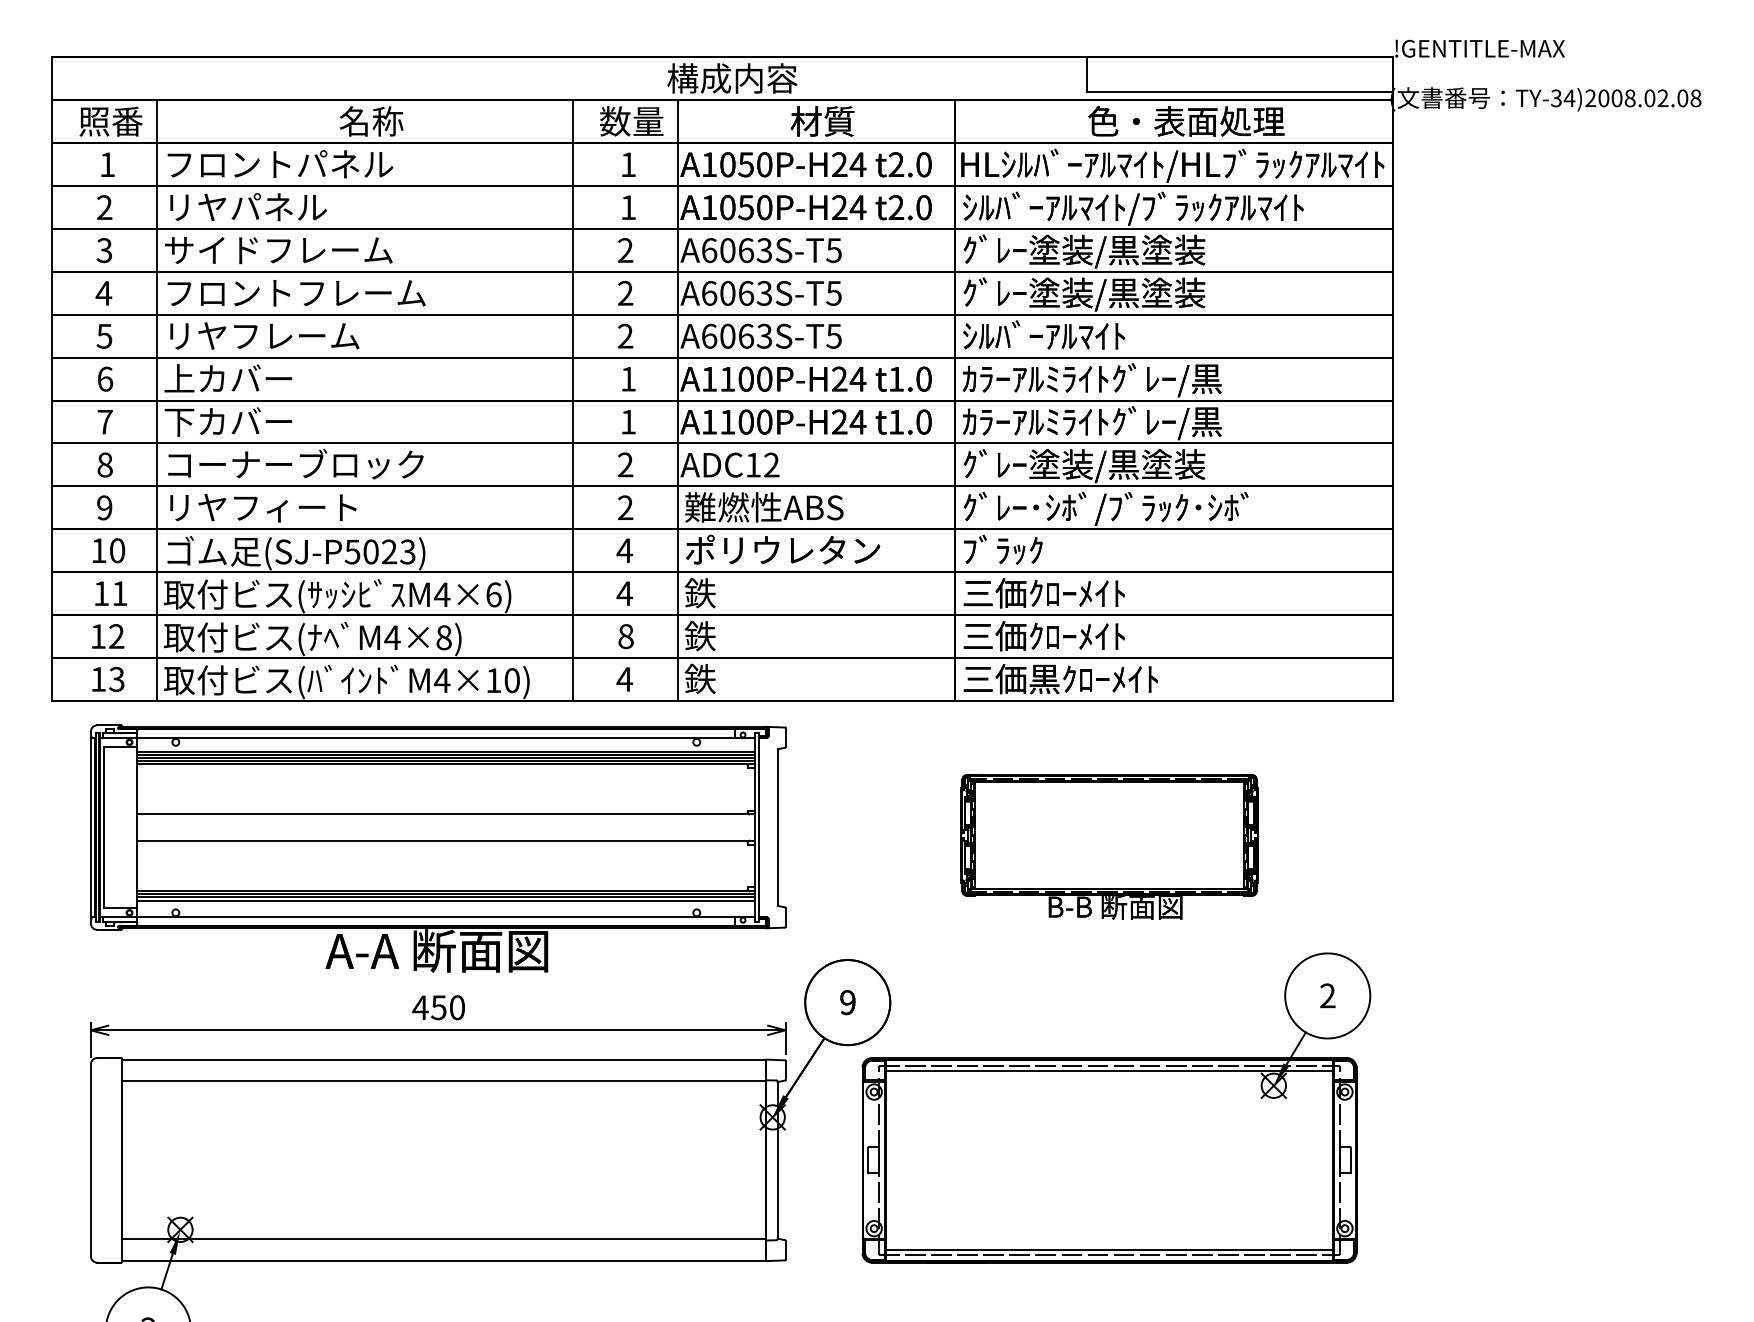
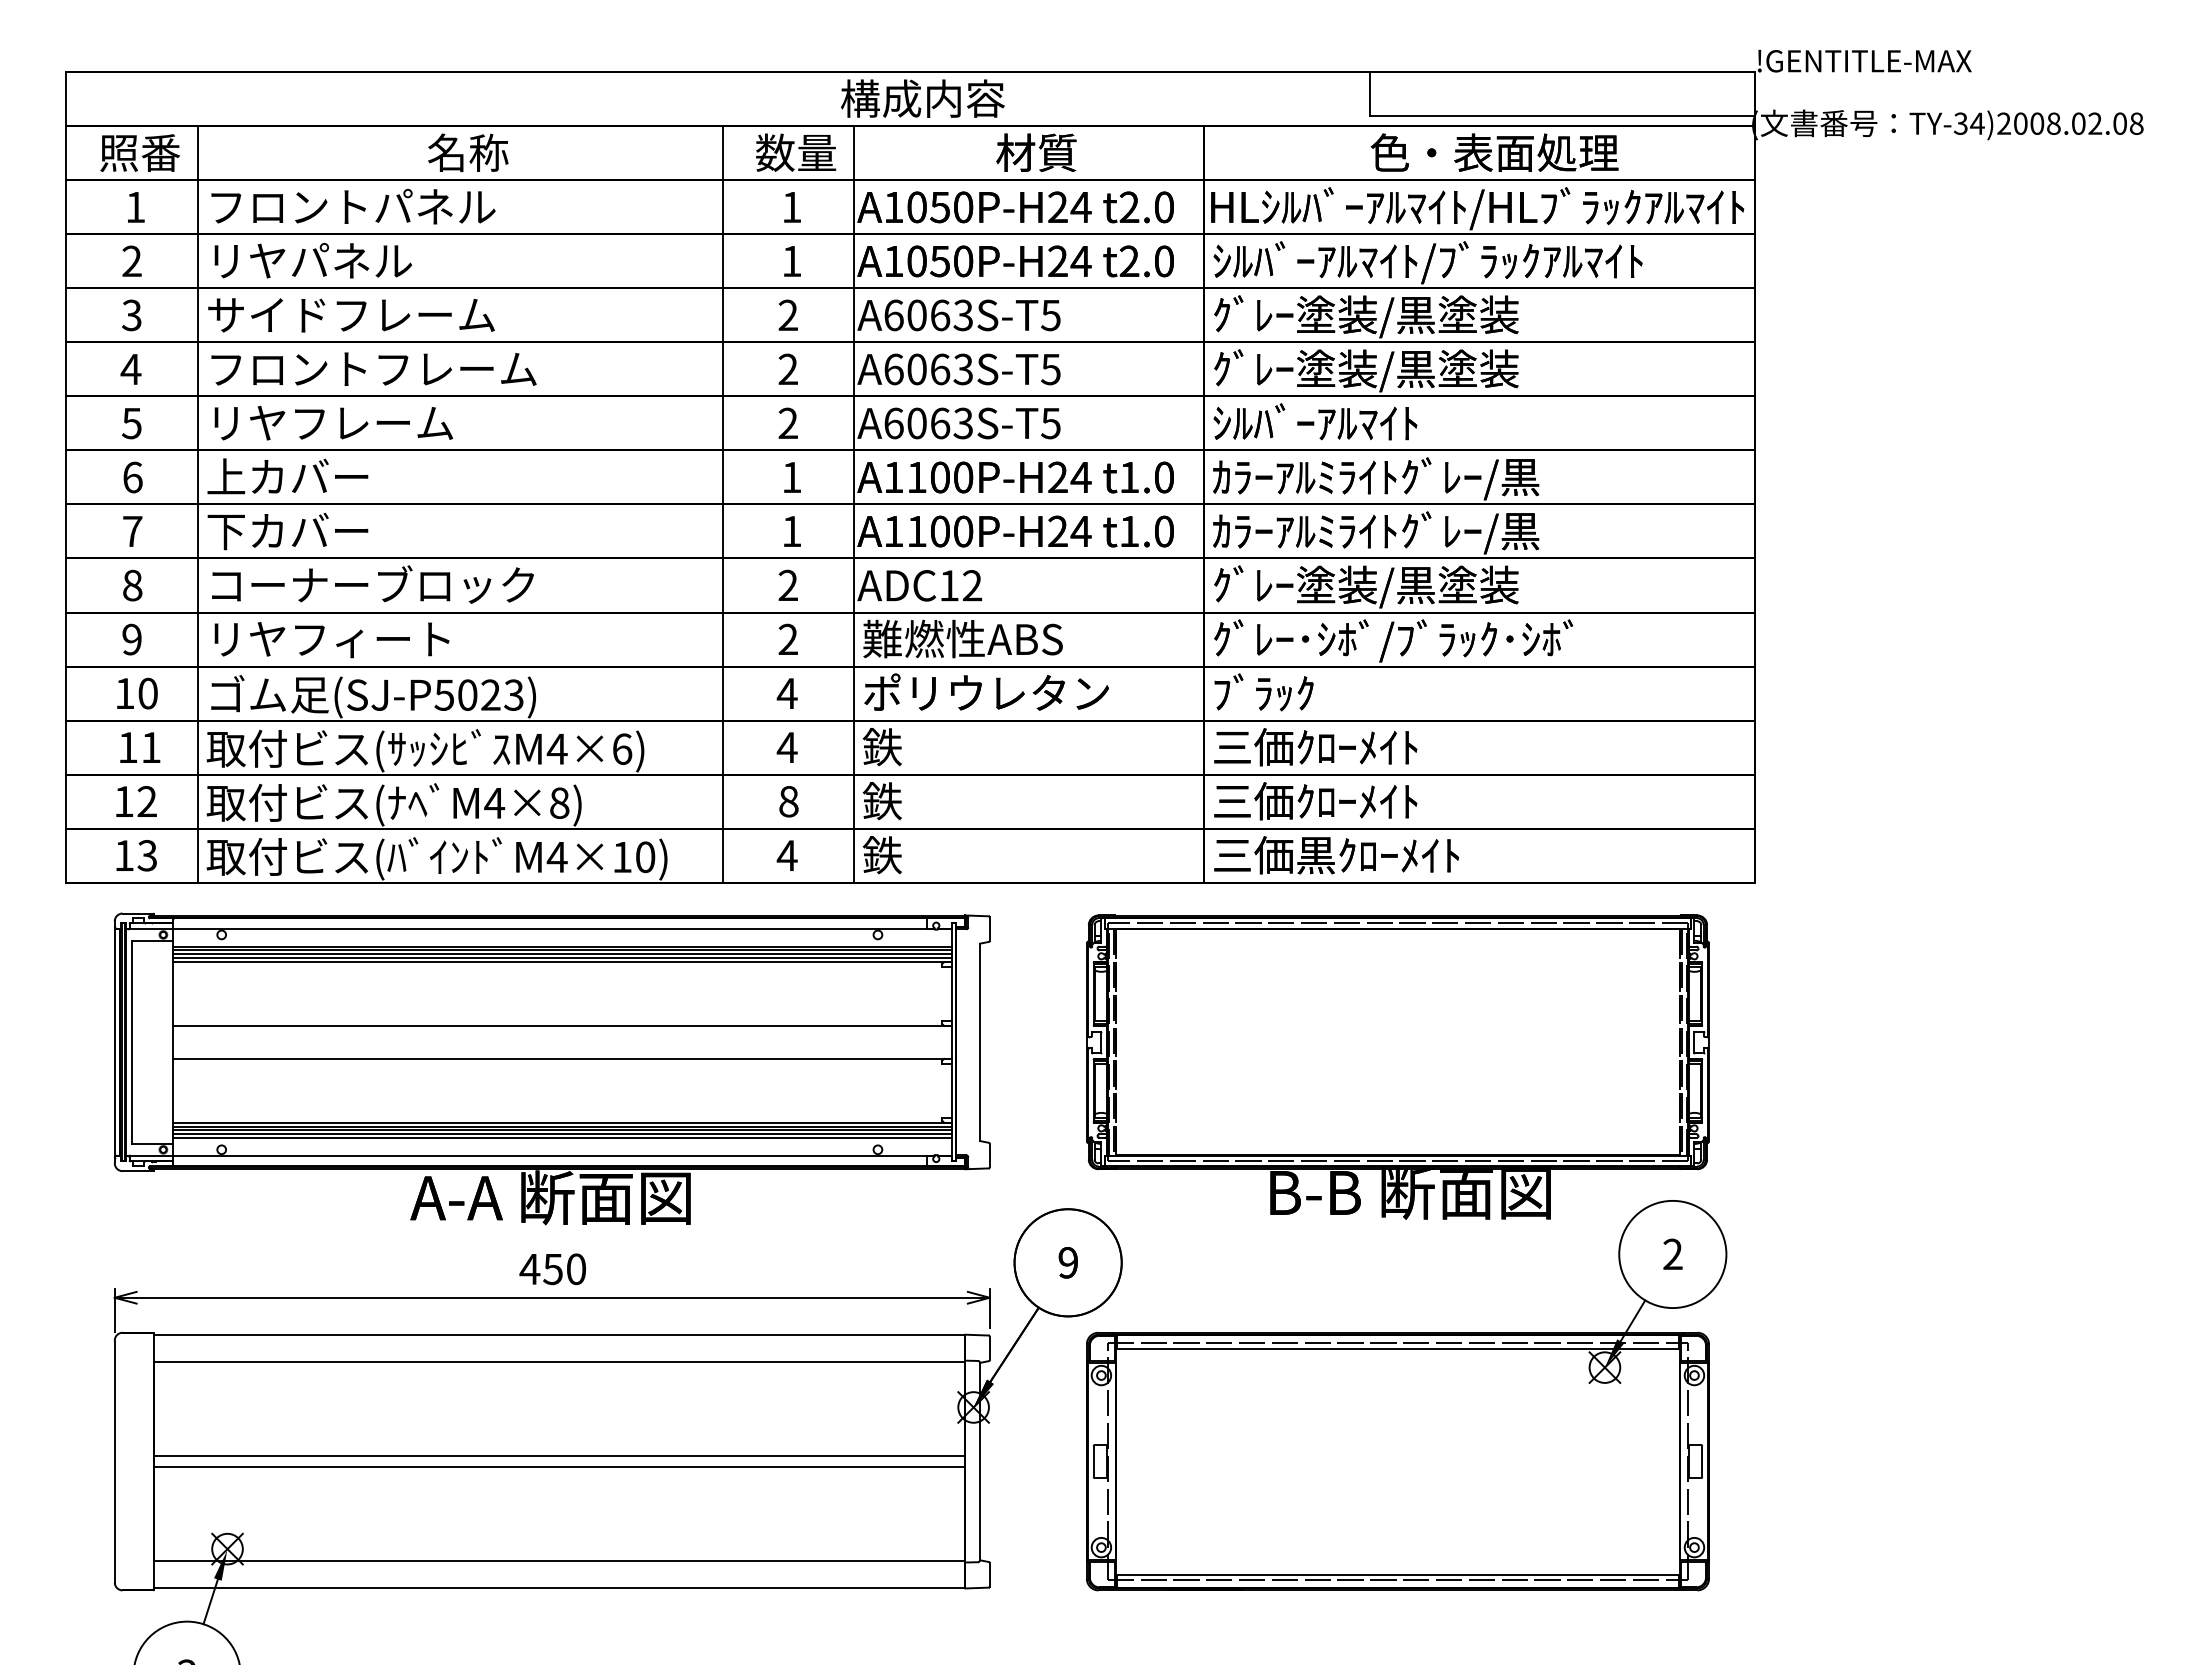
part: (1109, 846) -> (1397, 1066), size x1.67
line: (446, 903) -> (562, 1138), added
line: (443, 1156) -> (559, 1456), added
line: (443, 1164) -> (559, 1466), added

